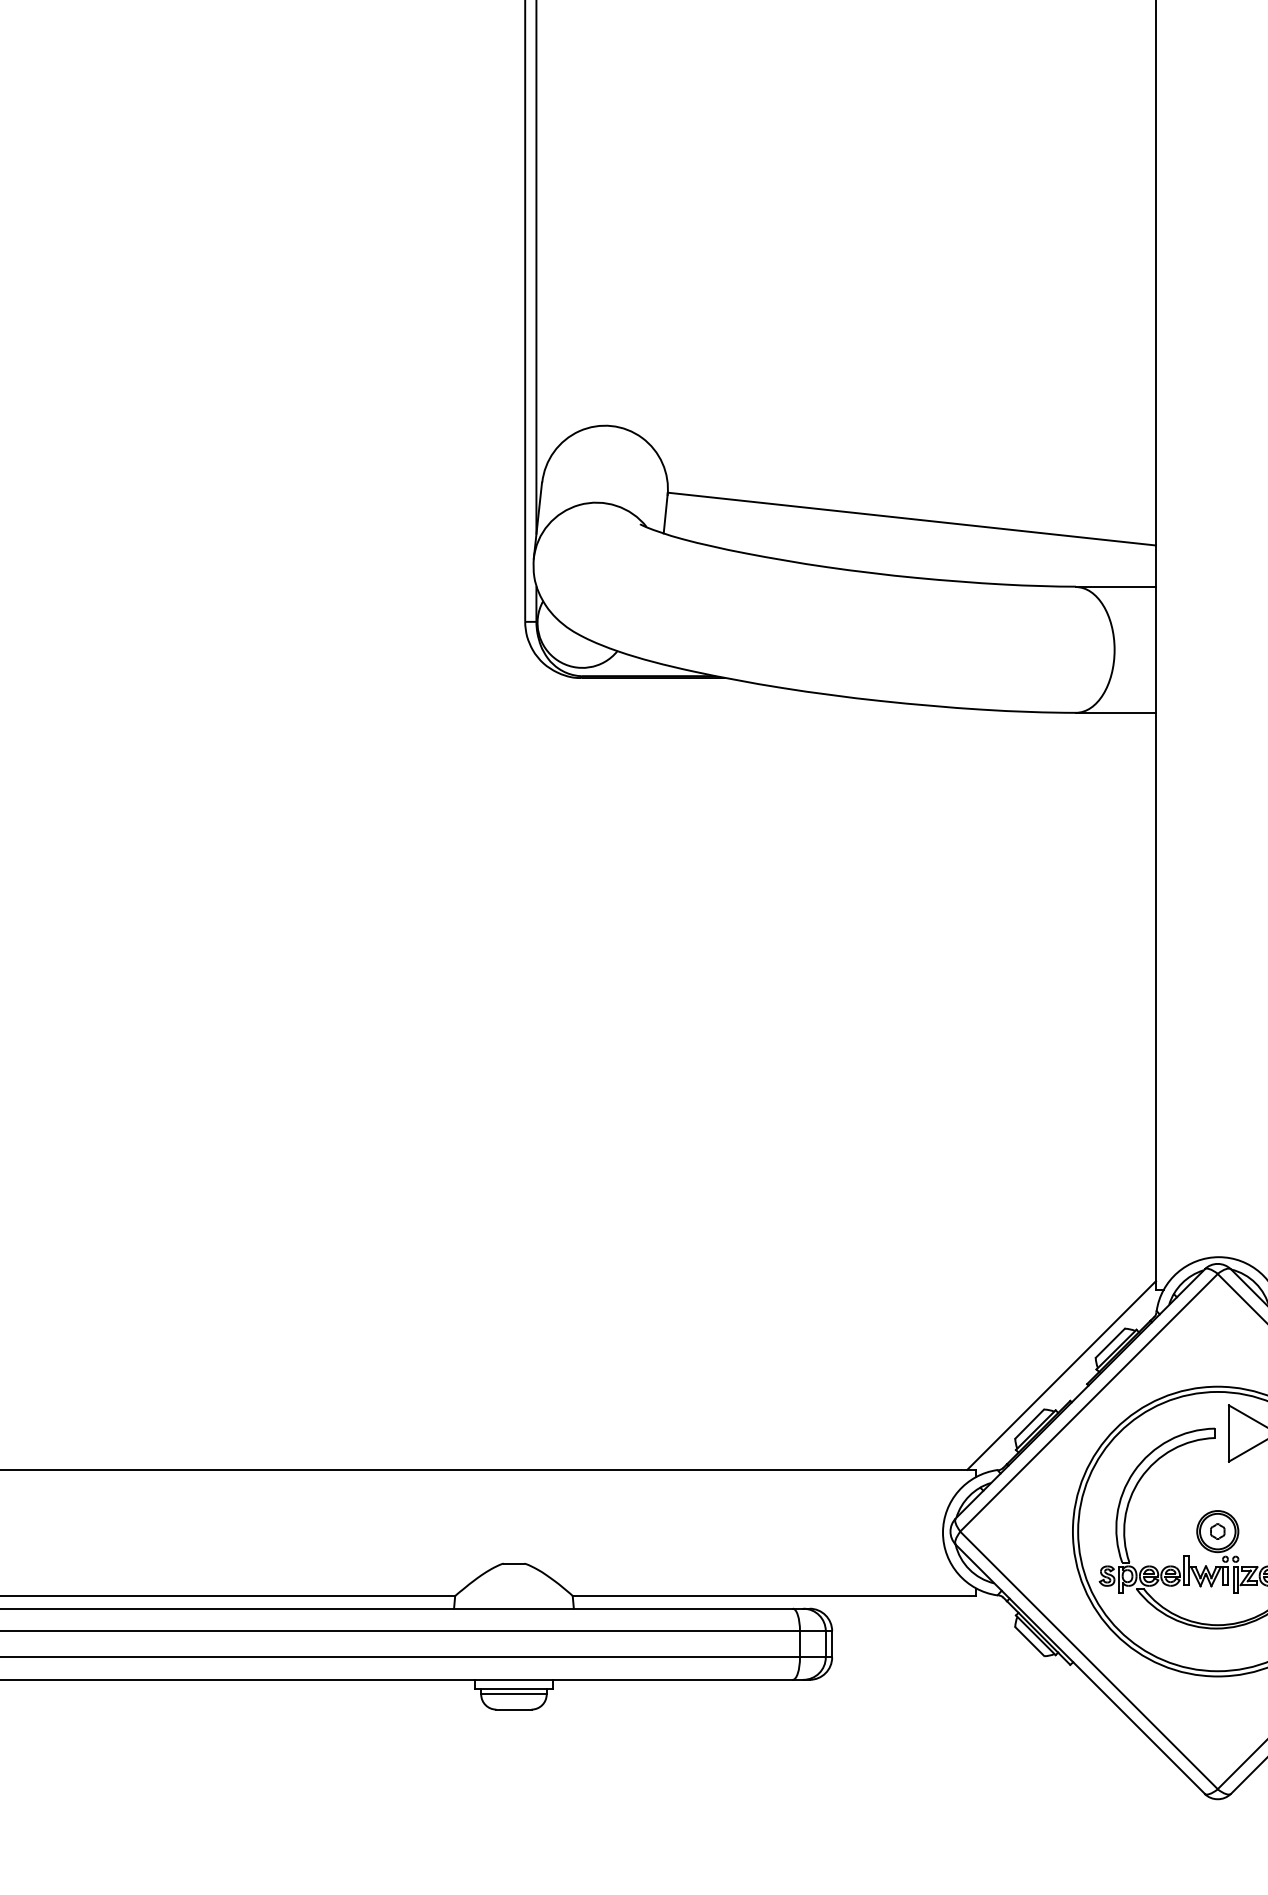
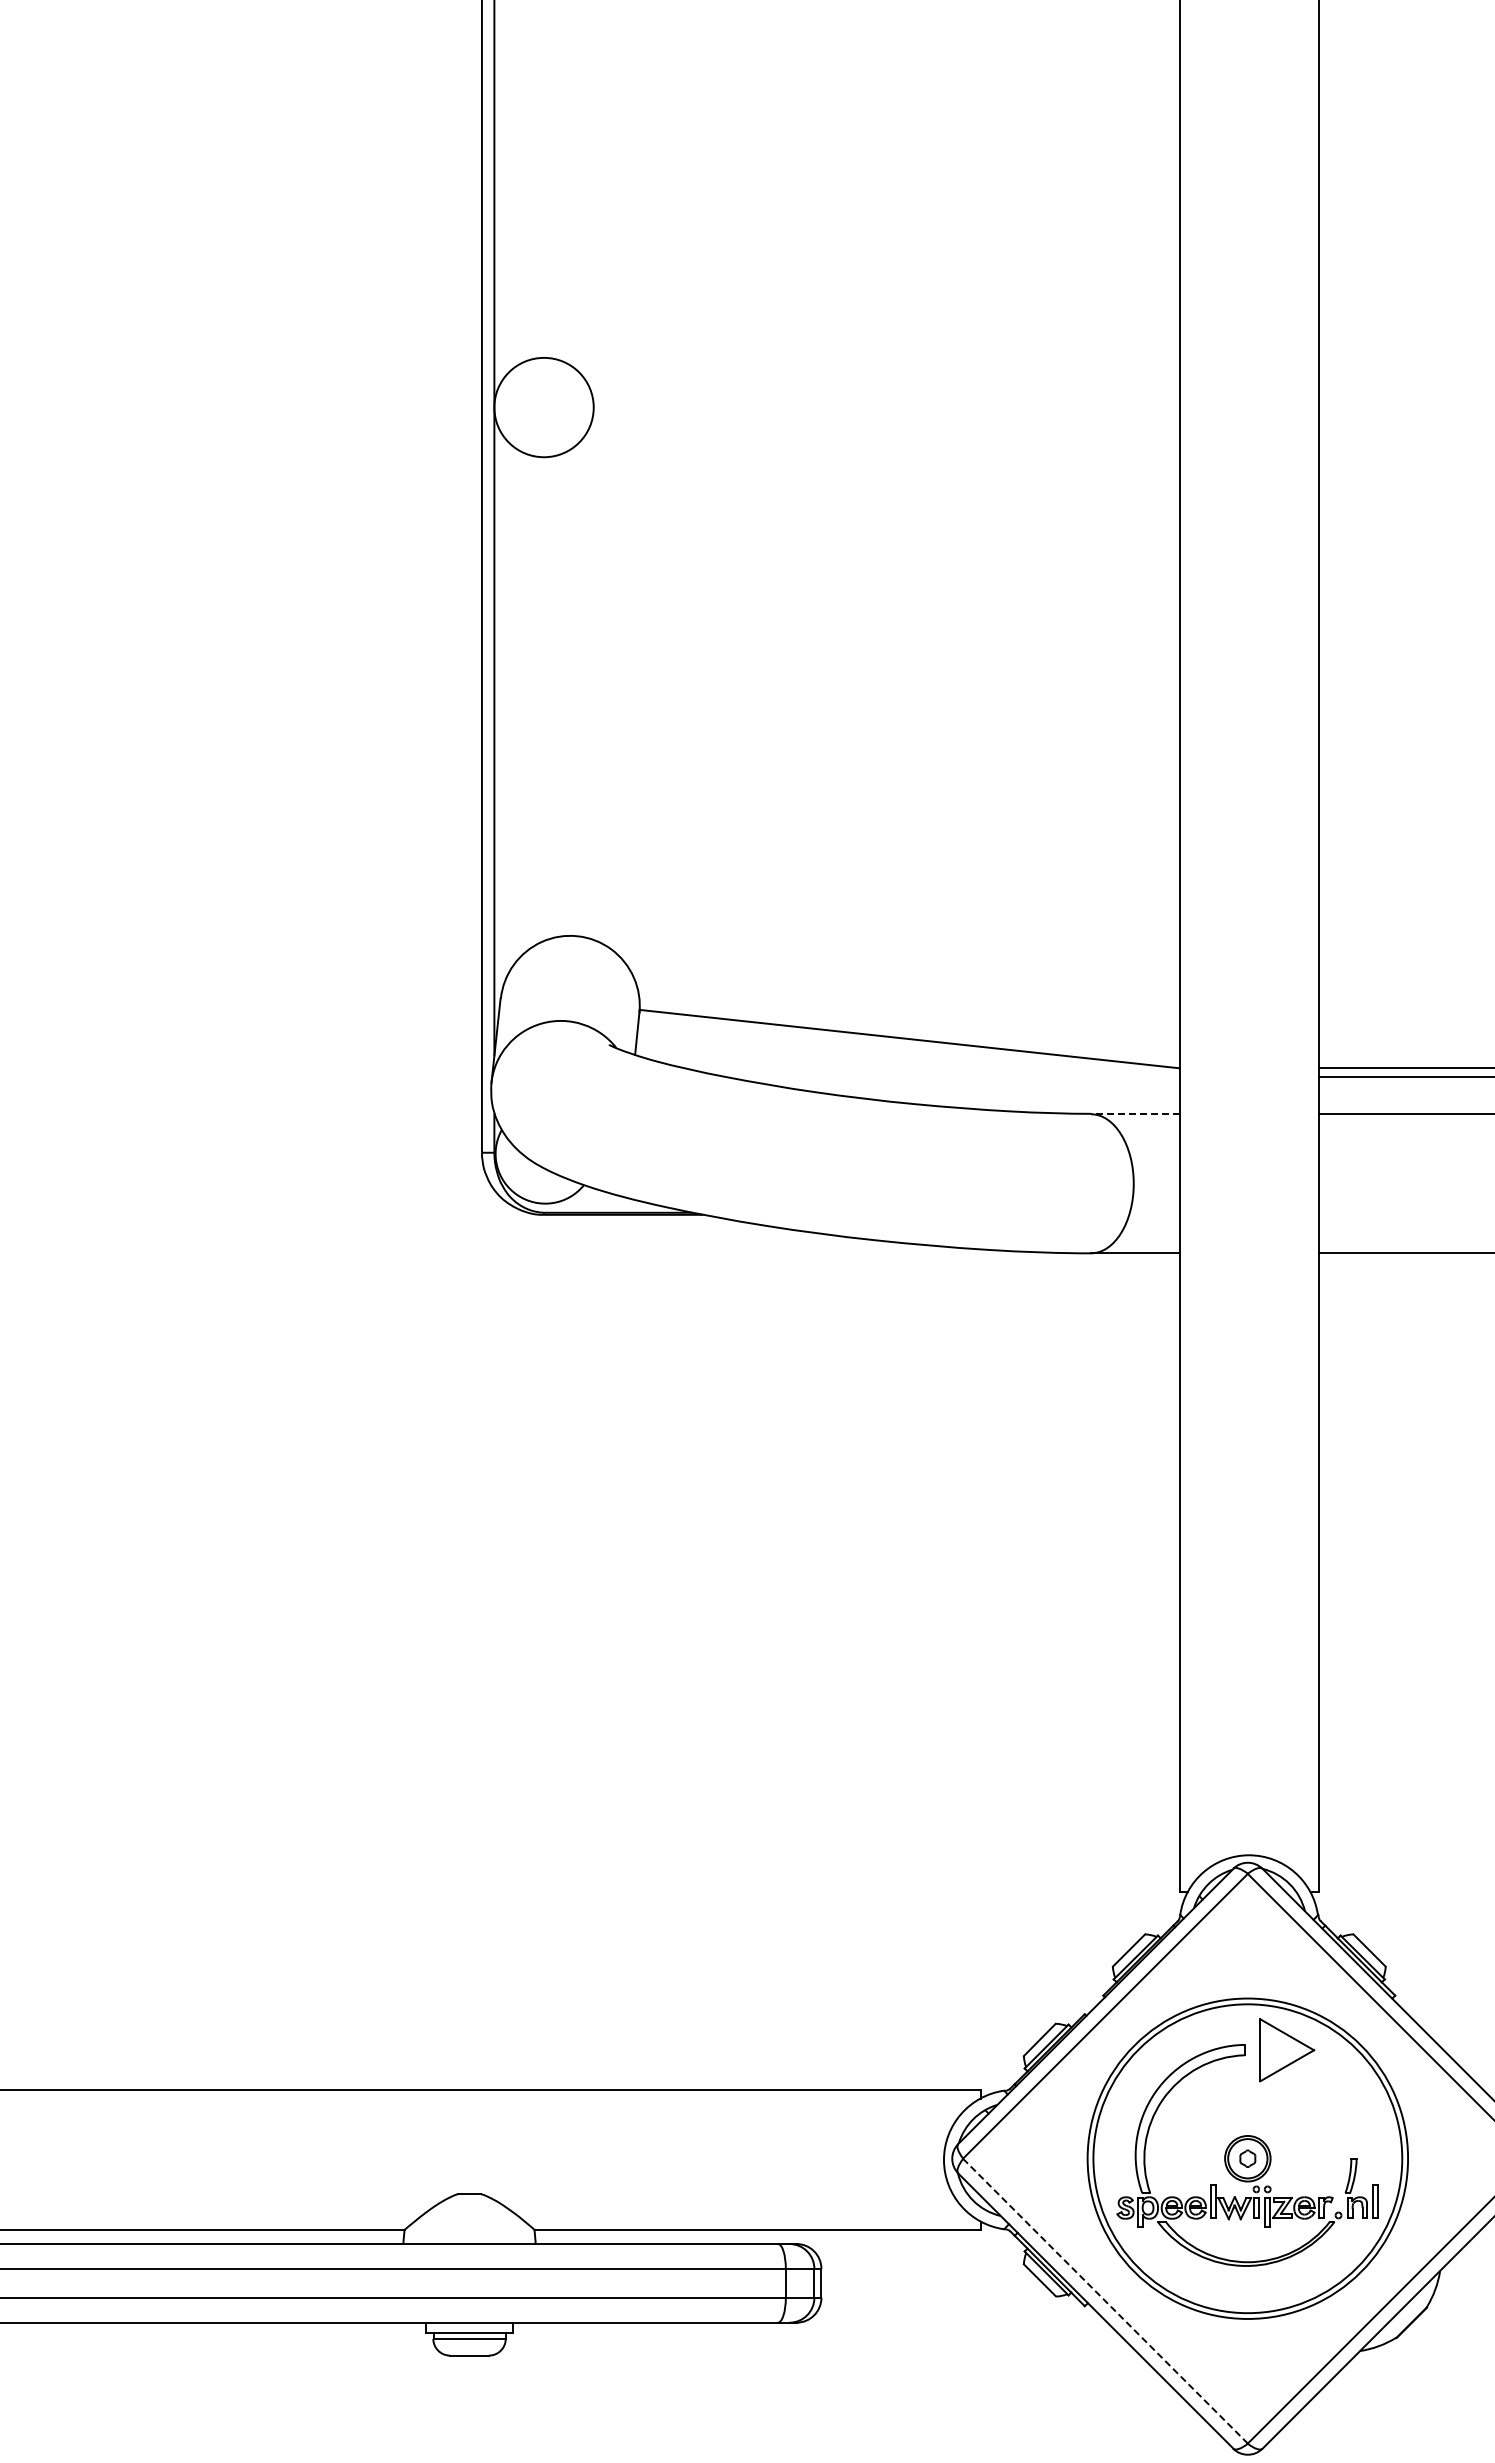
line: (1115, 586) -> (1134, 1113), solid -> dashed
line: (1061, 1374) -> (1074, 1985), removed
line: (1089, 1660) -> (1105, 2301), solid -> dashed

